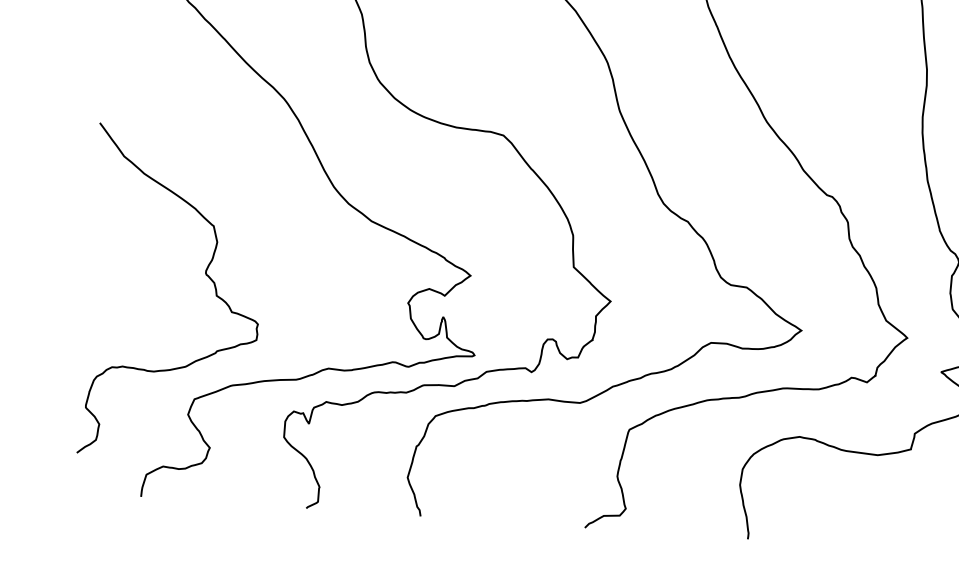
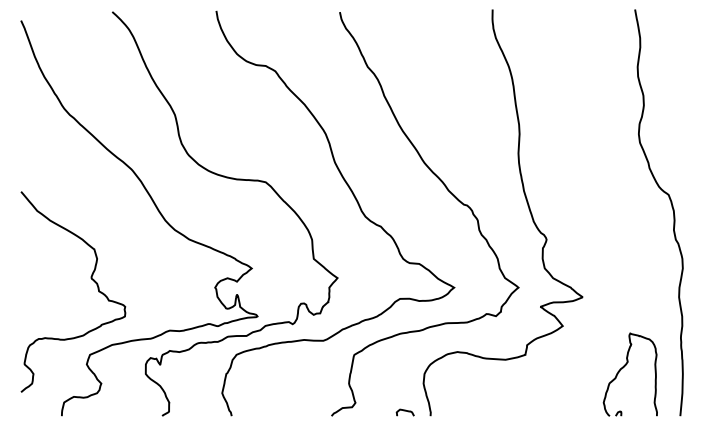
curve: (705, 528) -> (404, 411), added

